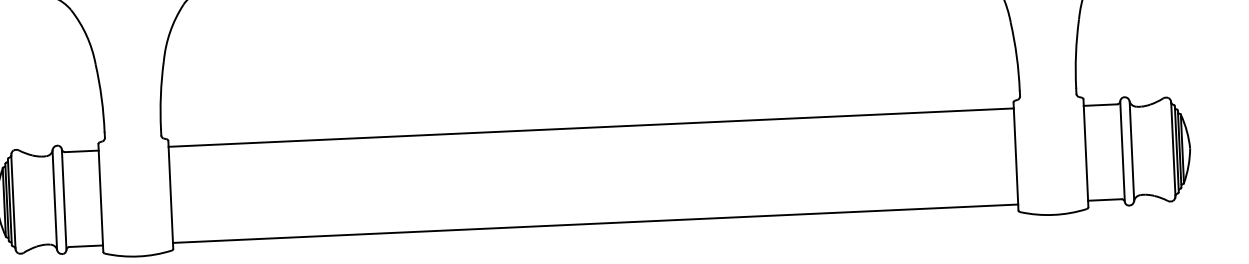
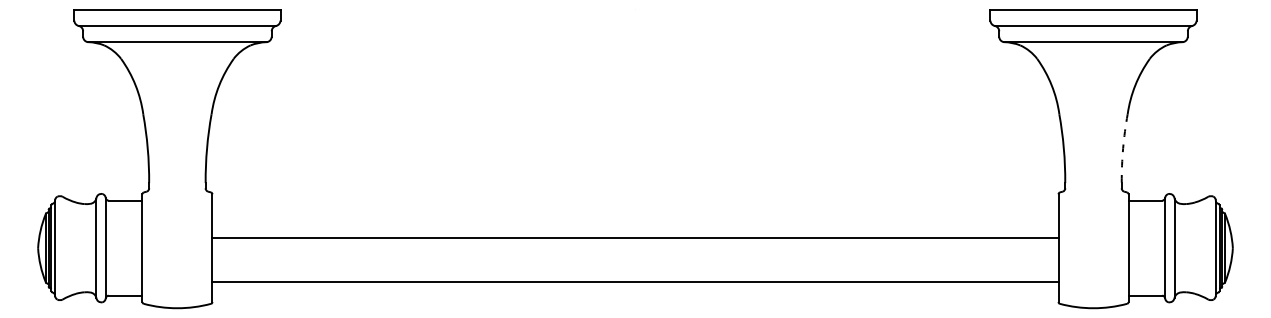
arc: (1076, 53) -> (1123, 148), solid -> dashed
line: (591, 128) -> (635, 238), moved
line: (595, 223) -> (635, 282), moved

